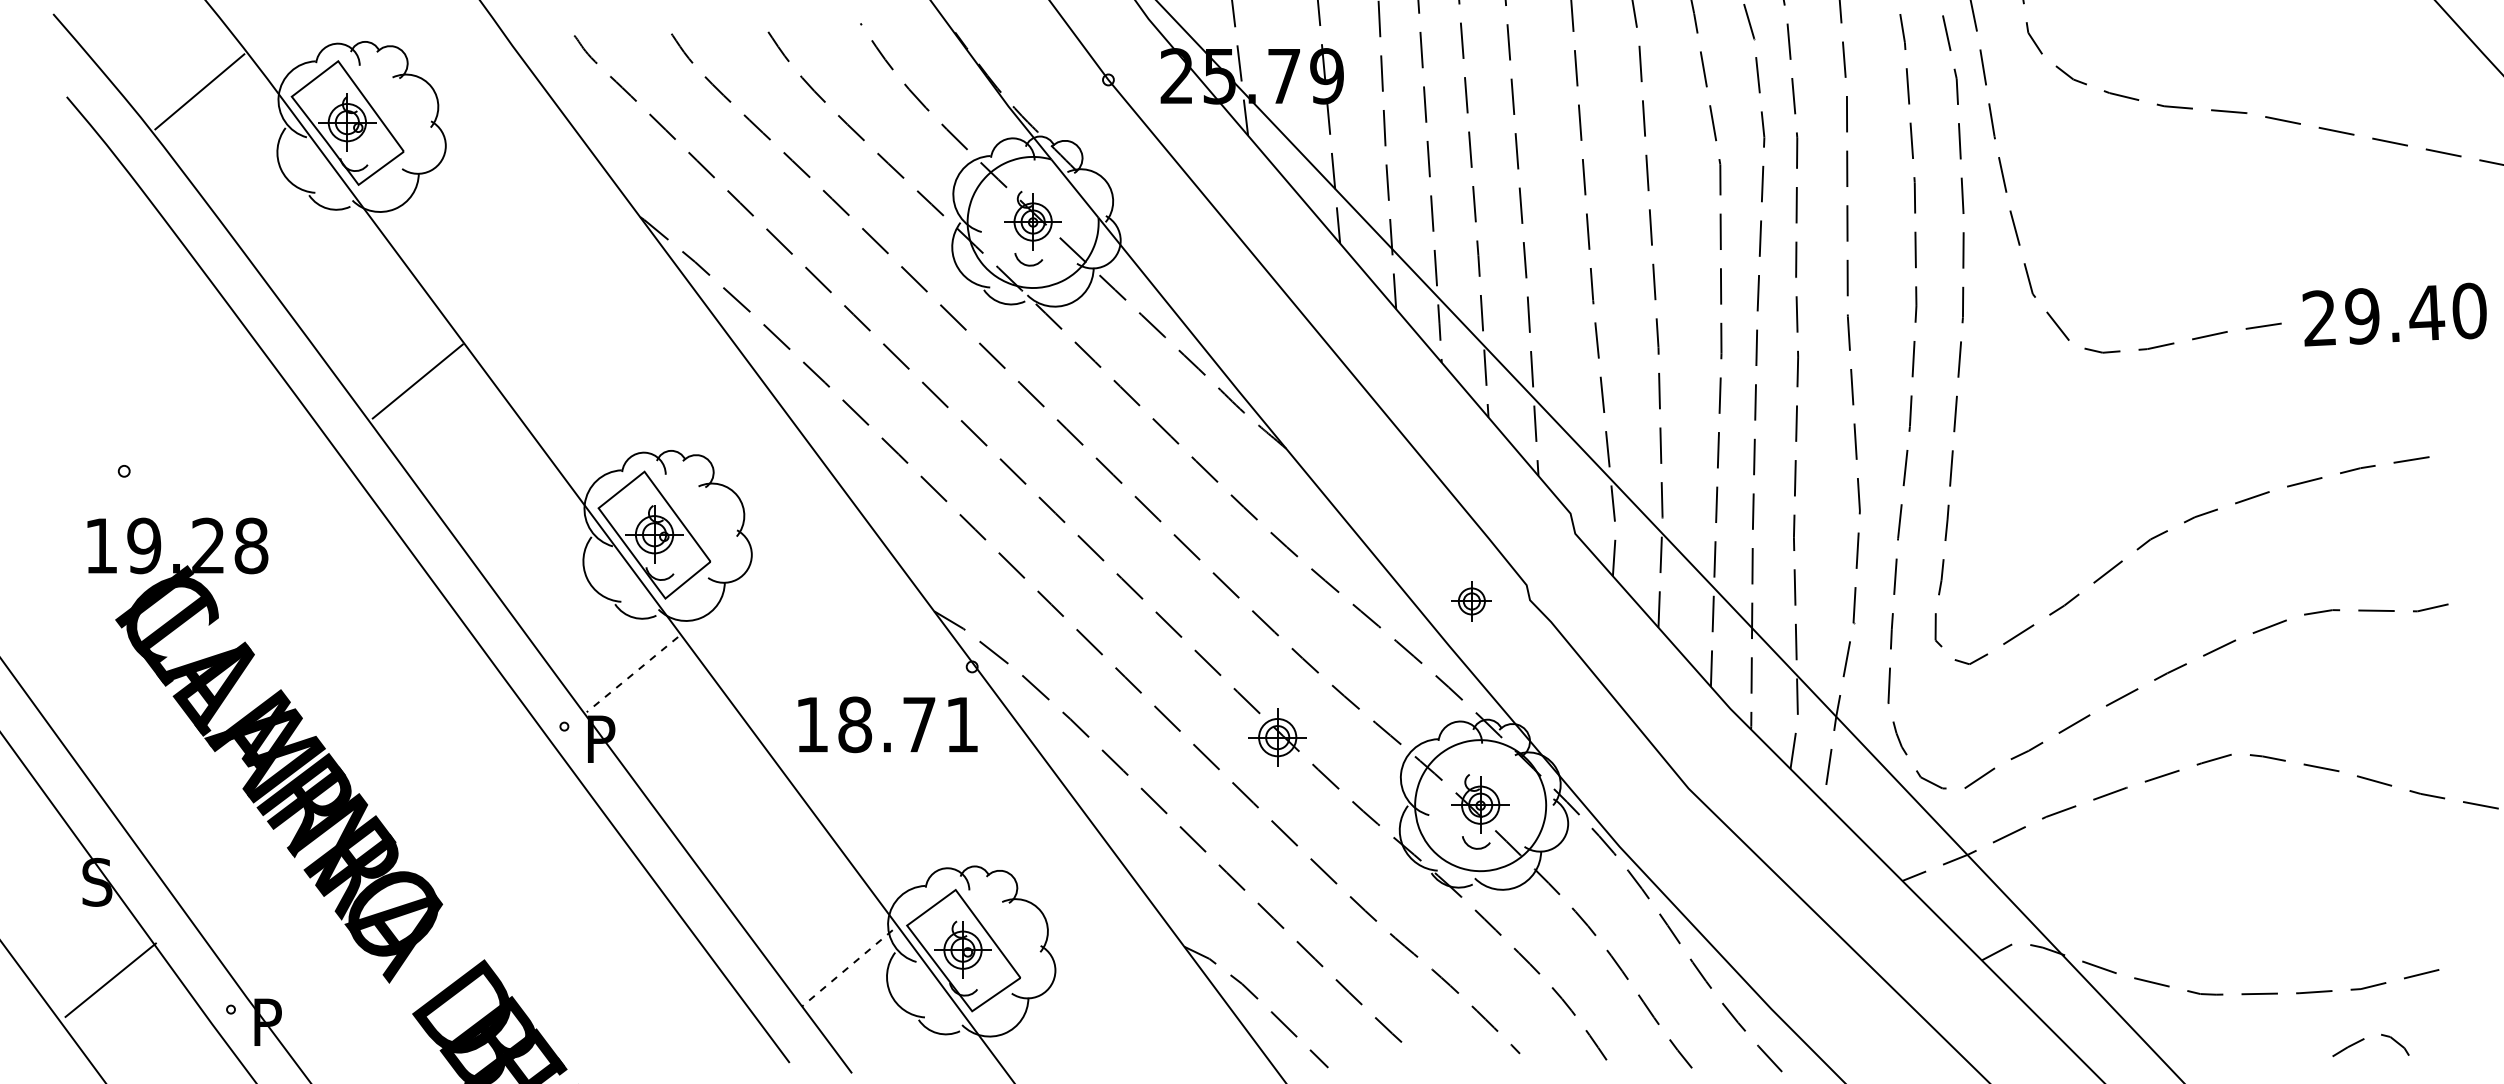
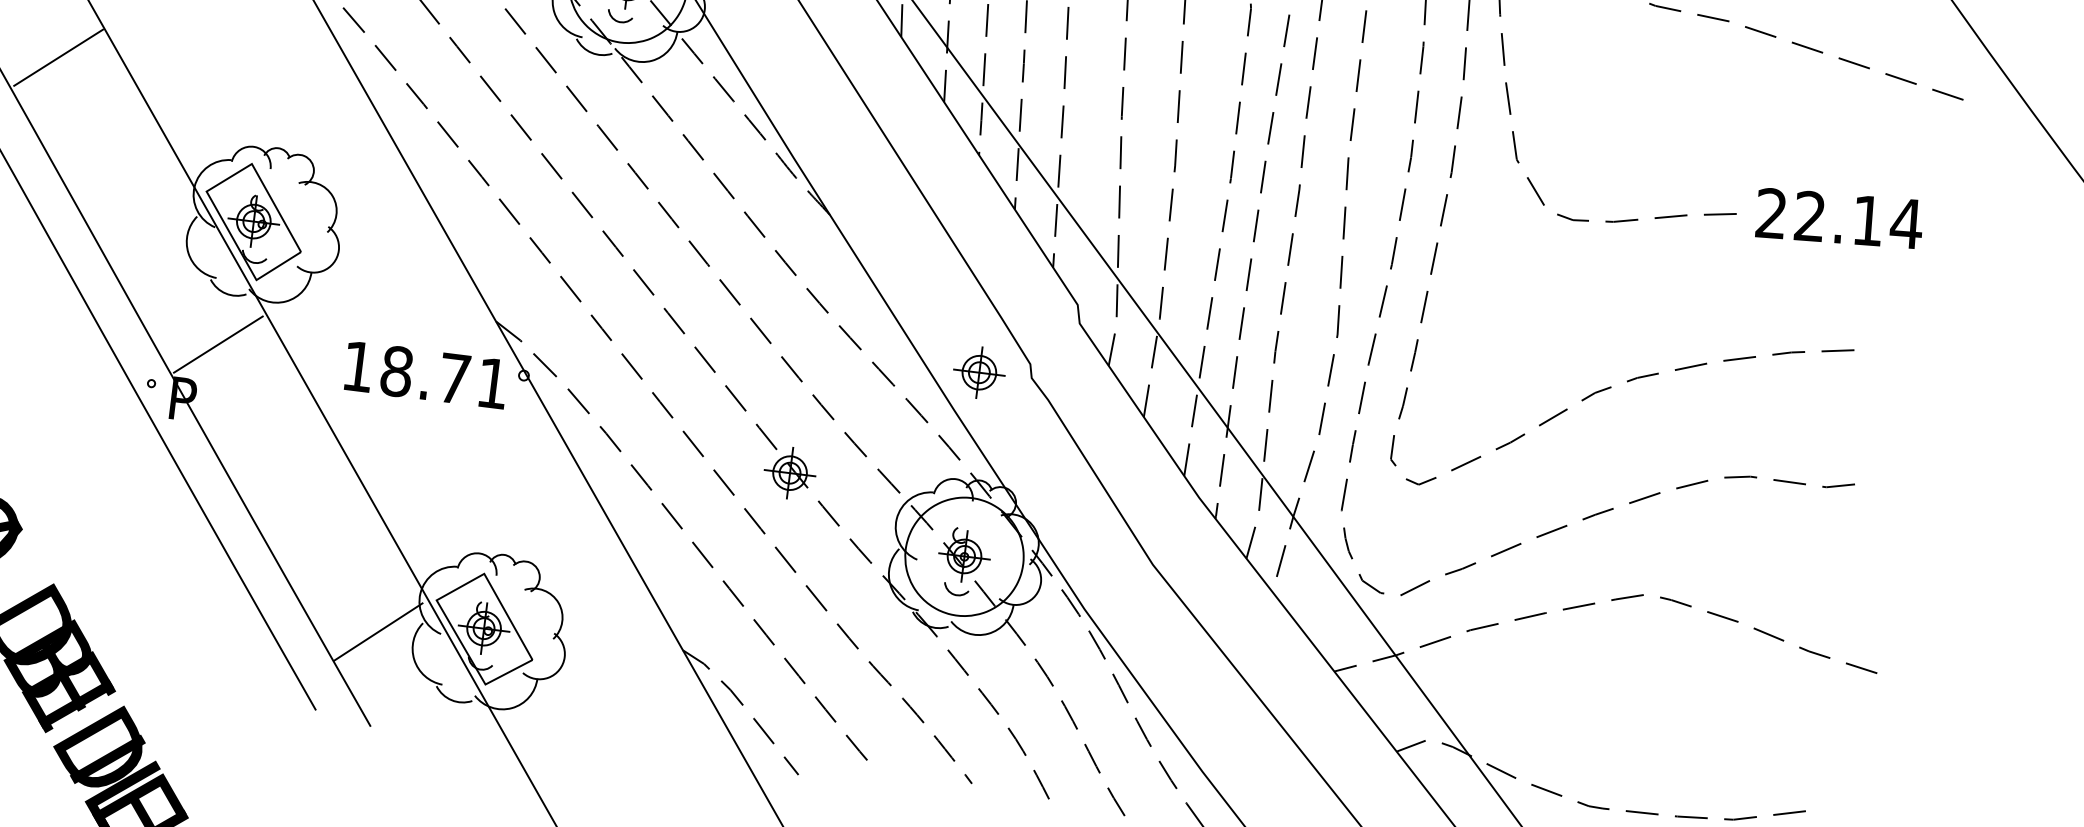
text: (2416, 313) -> (1858, 220), 29.40 -> 22.14
part: (1471, 601) -> (979, 372), size x1.43
line: (632, 674) -> (218, 344), dashed -> solid
text: (887, 724) -> (425, 374), moved
line: (847, 968) -> (378, 632), dashed -> solid

